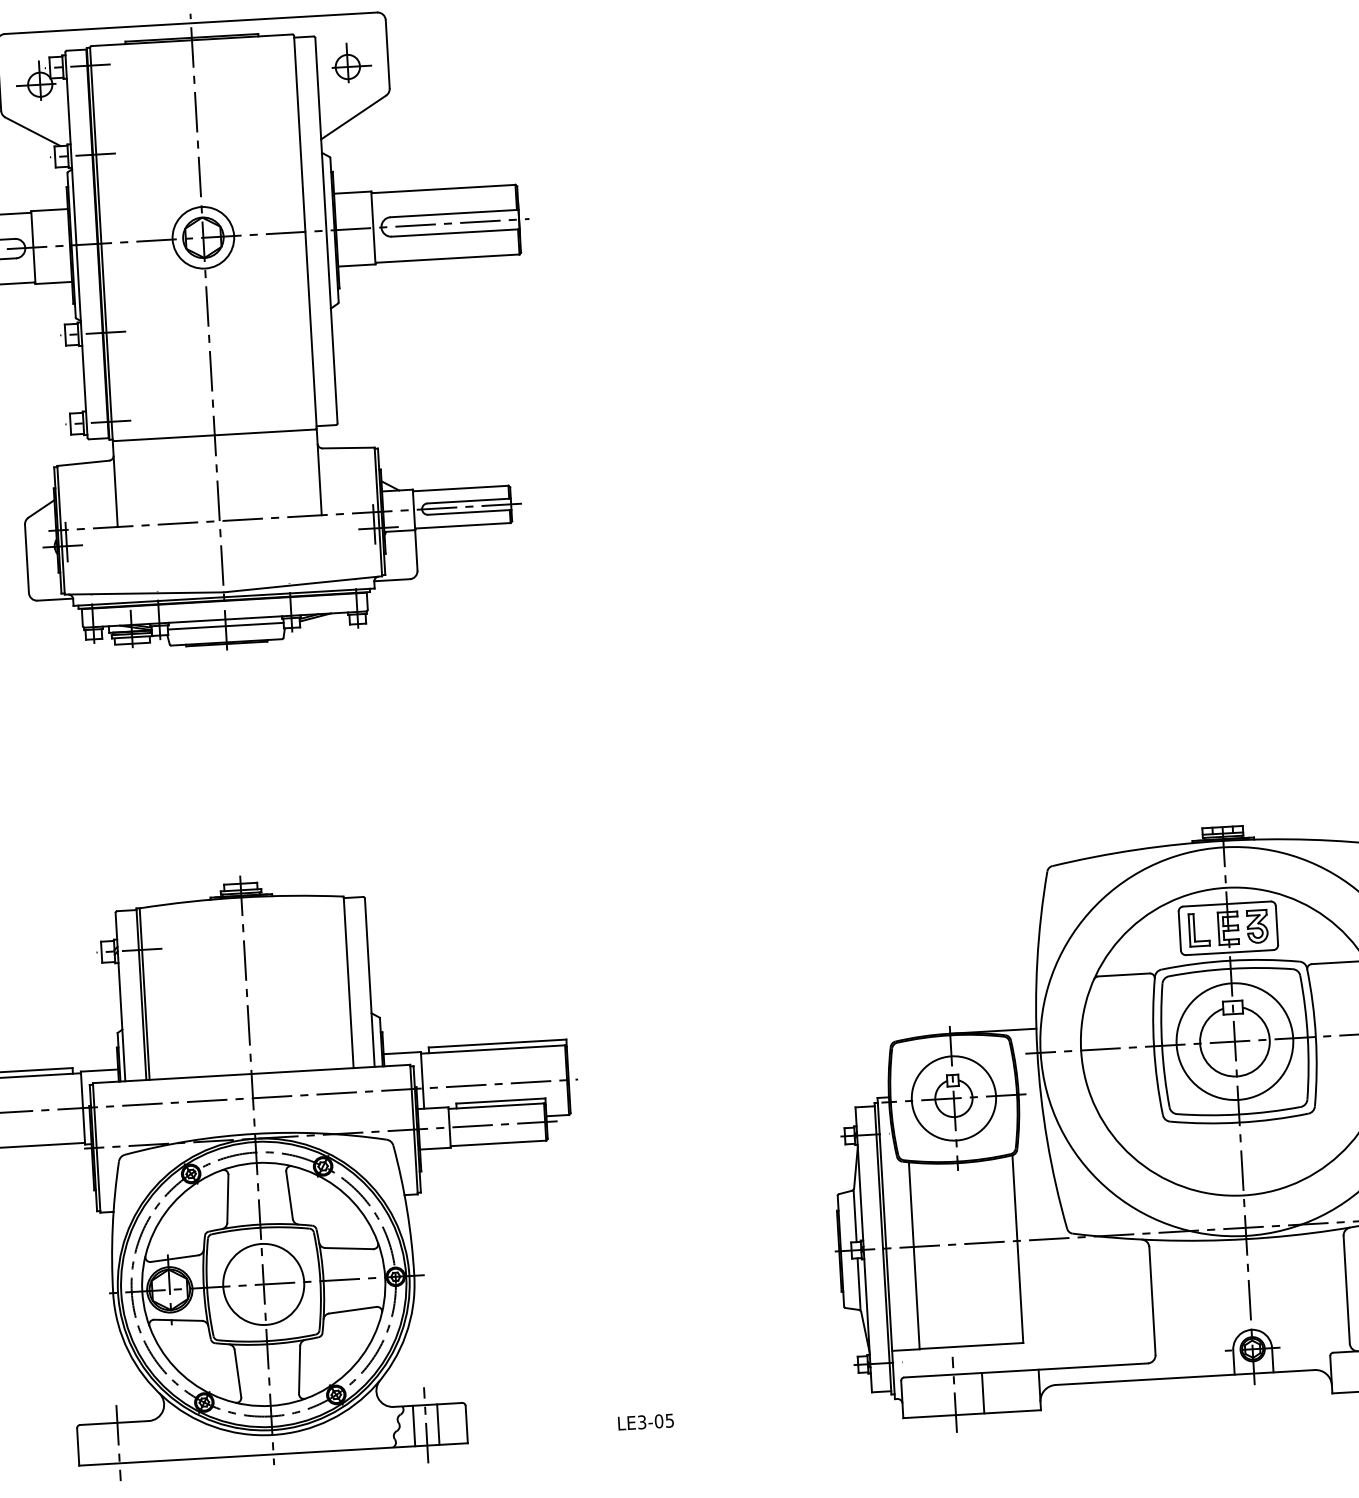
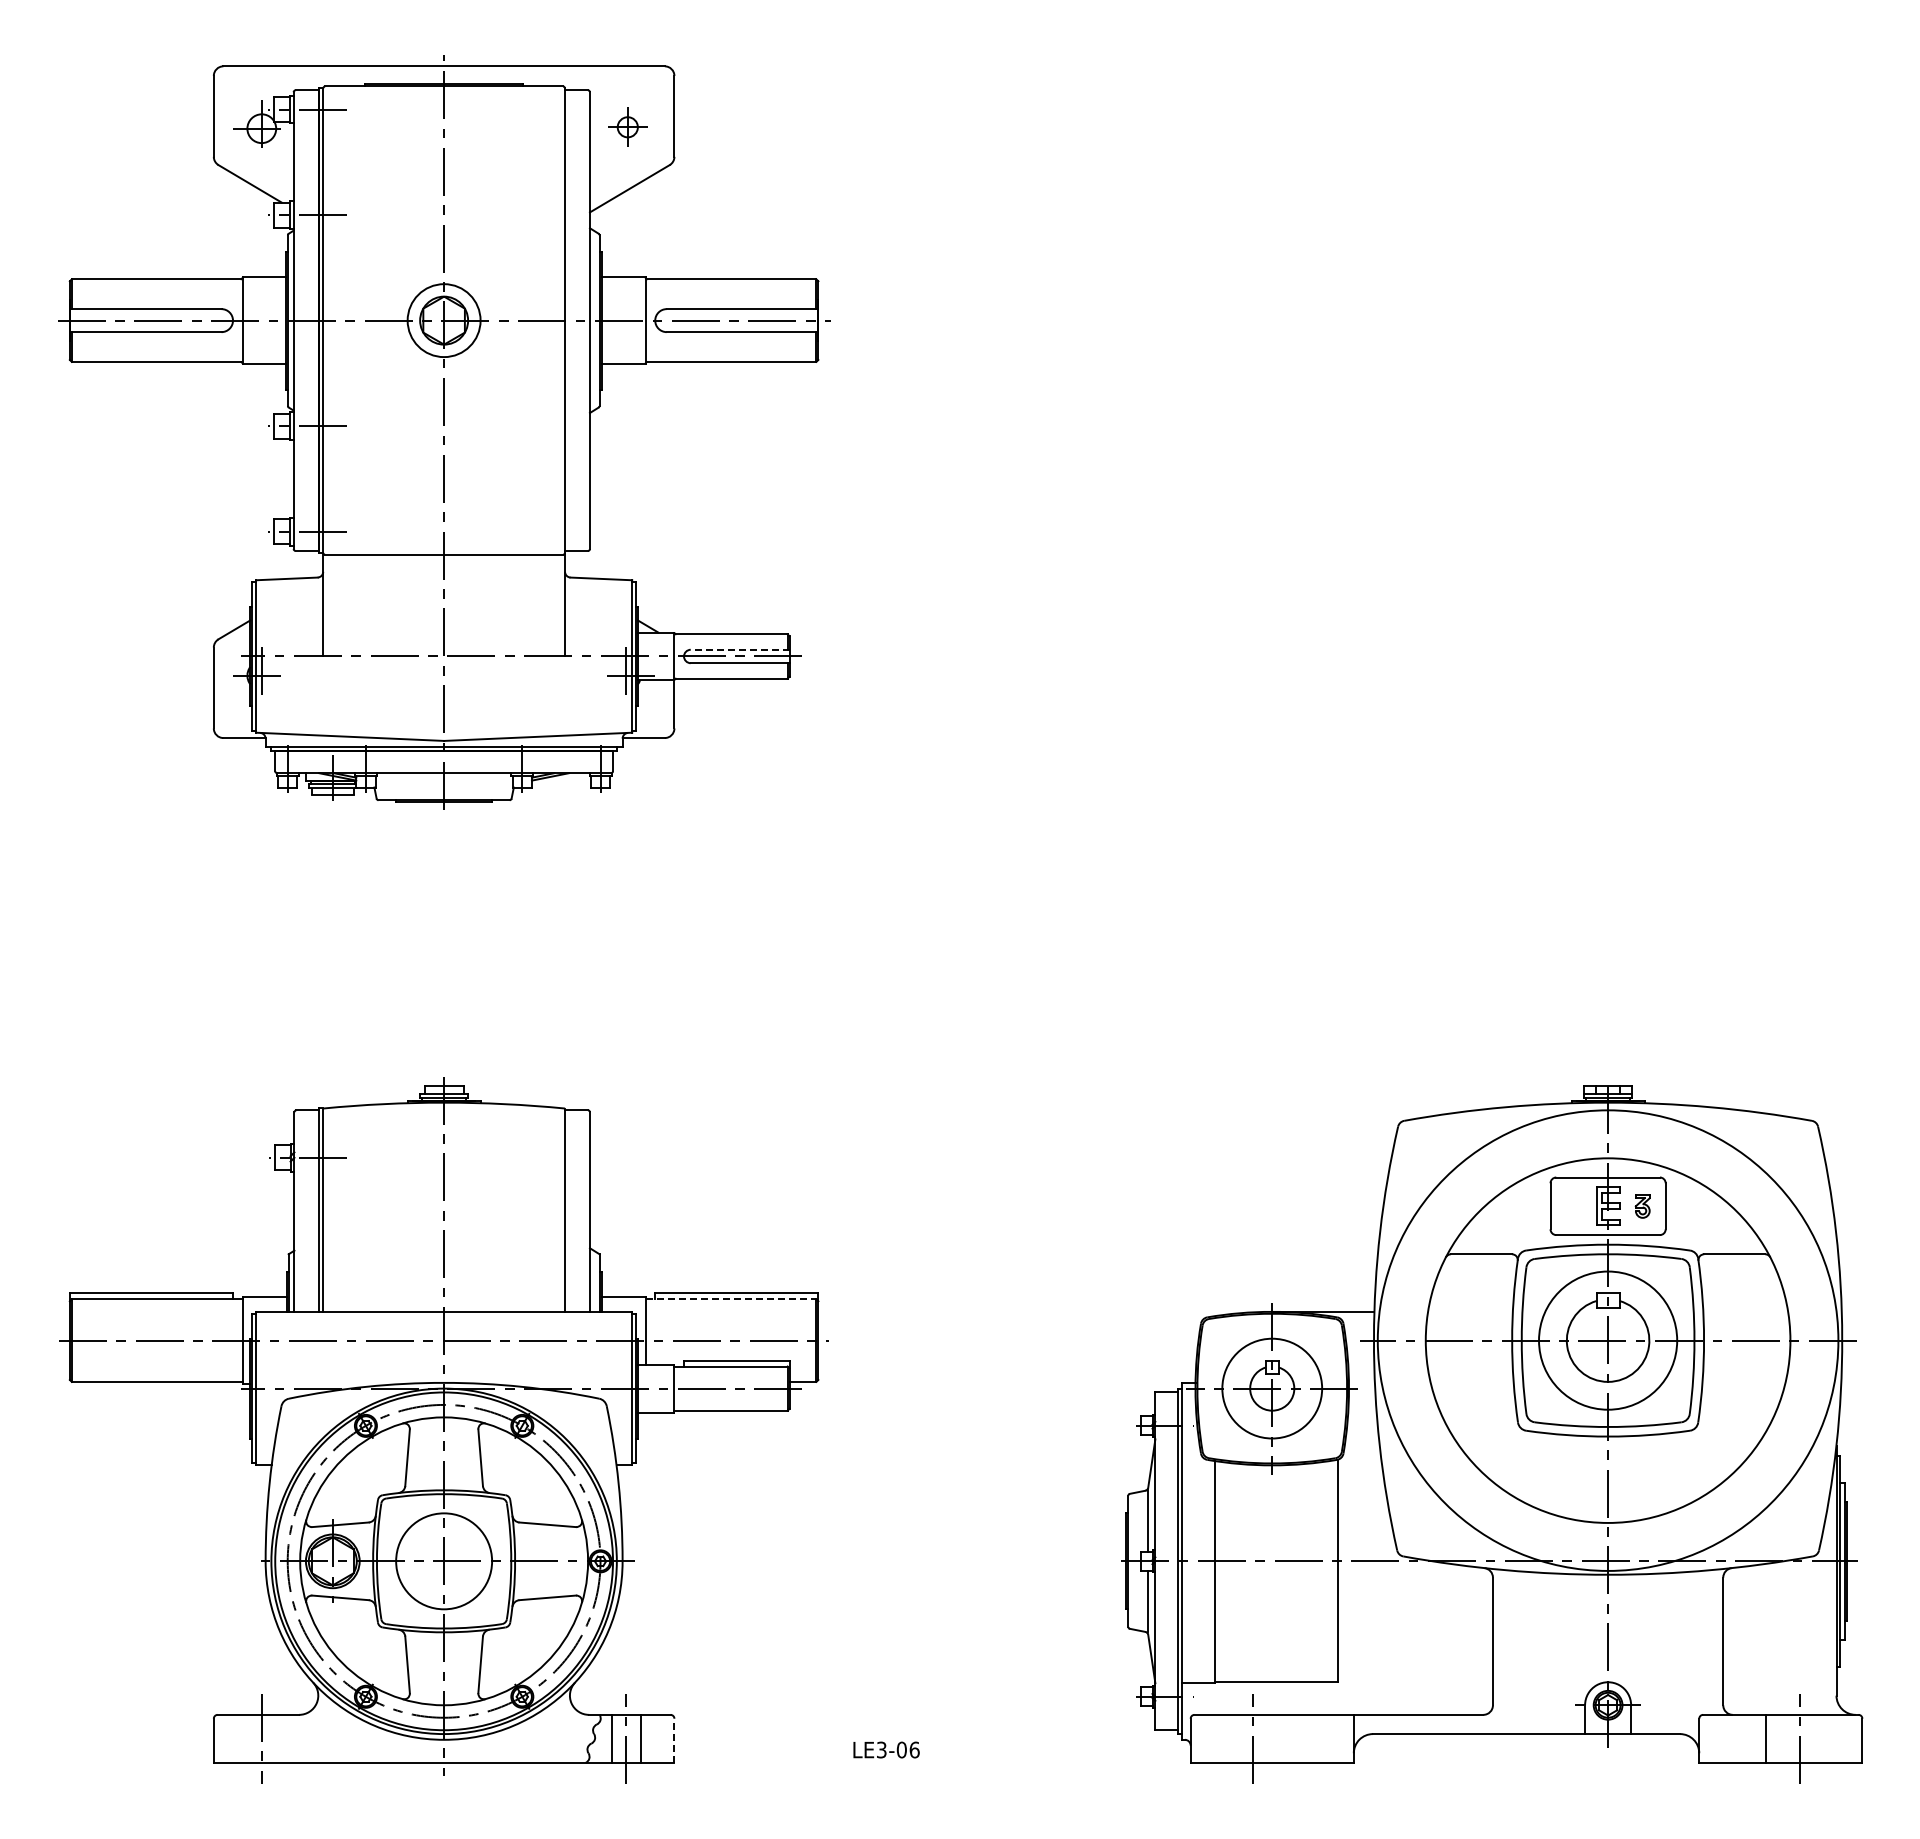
part: (351, 62) -> (630, 123), size x0.7
line: (468, 500) -> (739, 649), solid -> dashed
line: (225, 626) -> (443, 781), removed
part: (1257, 926) -> (1642, 1206), size x0.6
part: (1199, 929) -> (1573, 1205), removed
line: (493, 1049) -> (731, 1299), solid -> dashed
line: (982, 1392) -> (1286, 1738), removed
text: (669, 1420) -> (914, 1749), LE3-05 -> LE3-06
line: (466, 1424) -> (674, 1740), solid -> dashed

